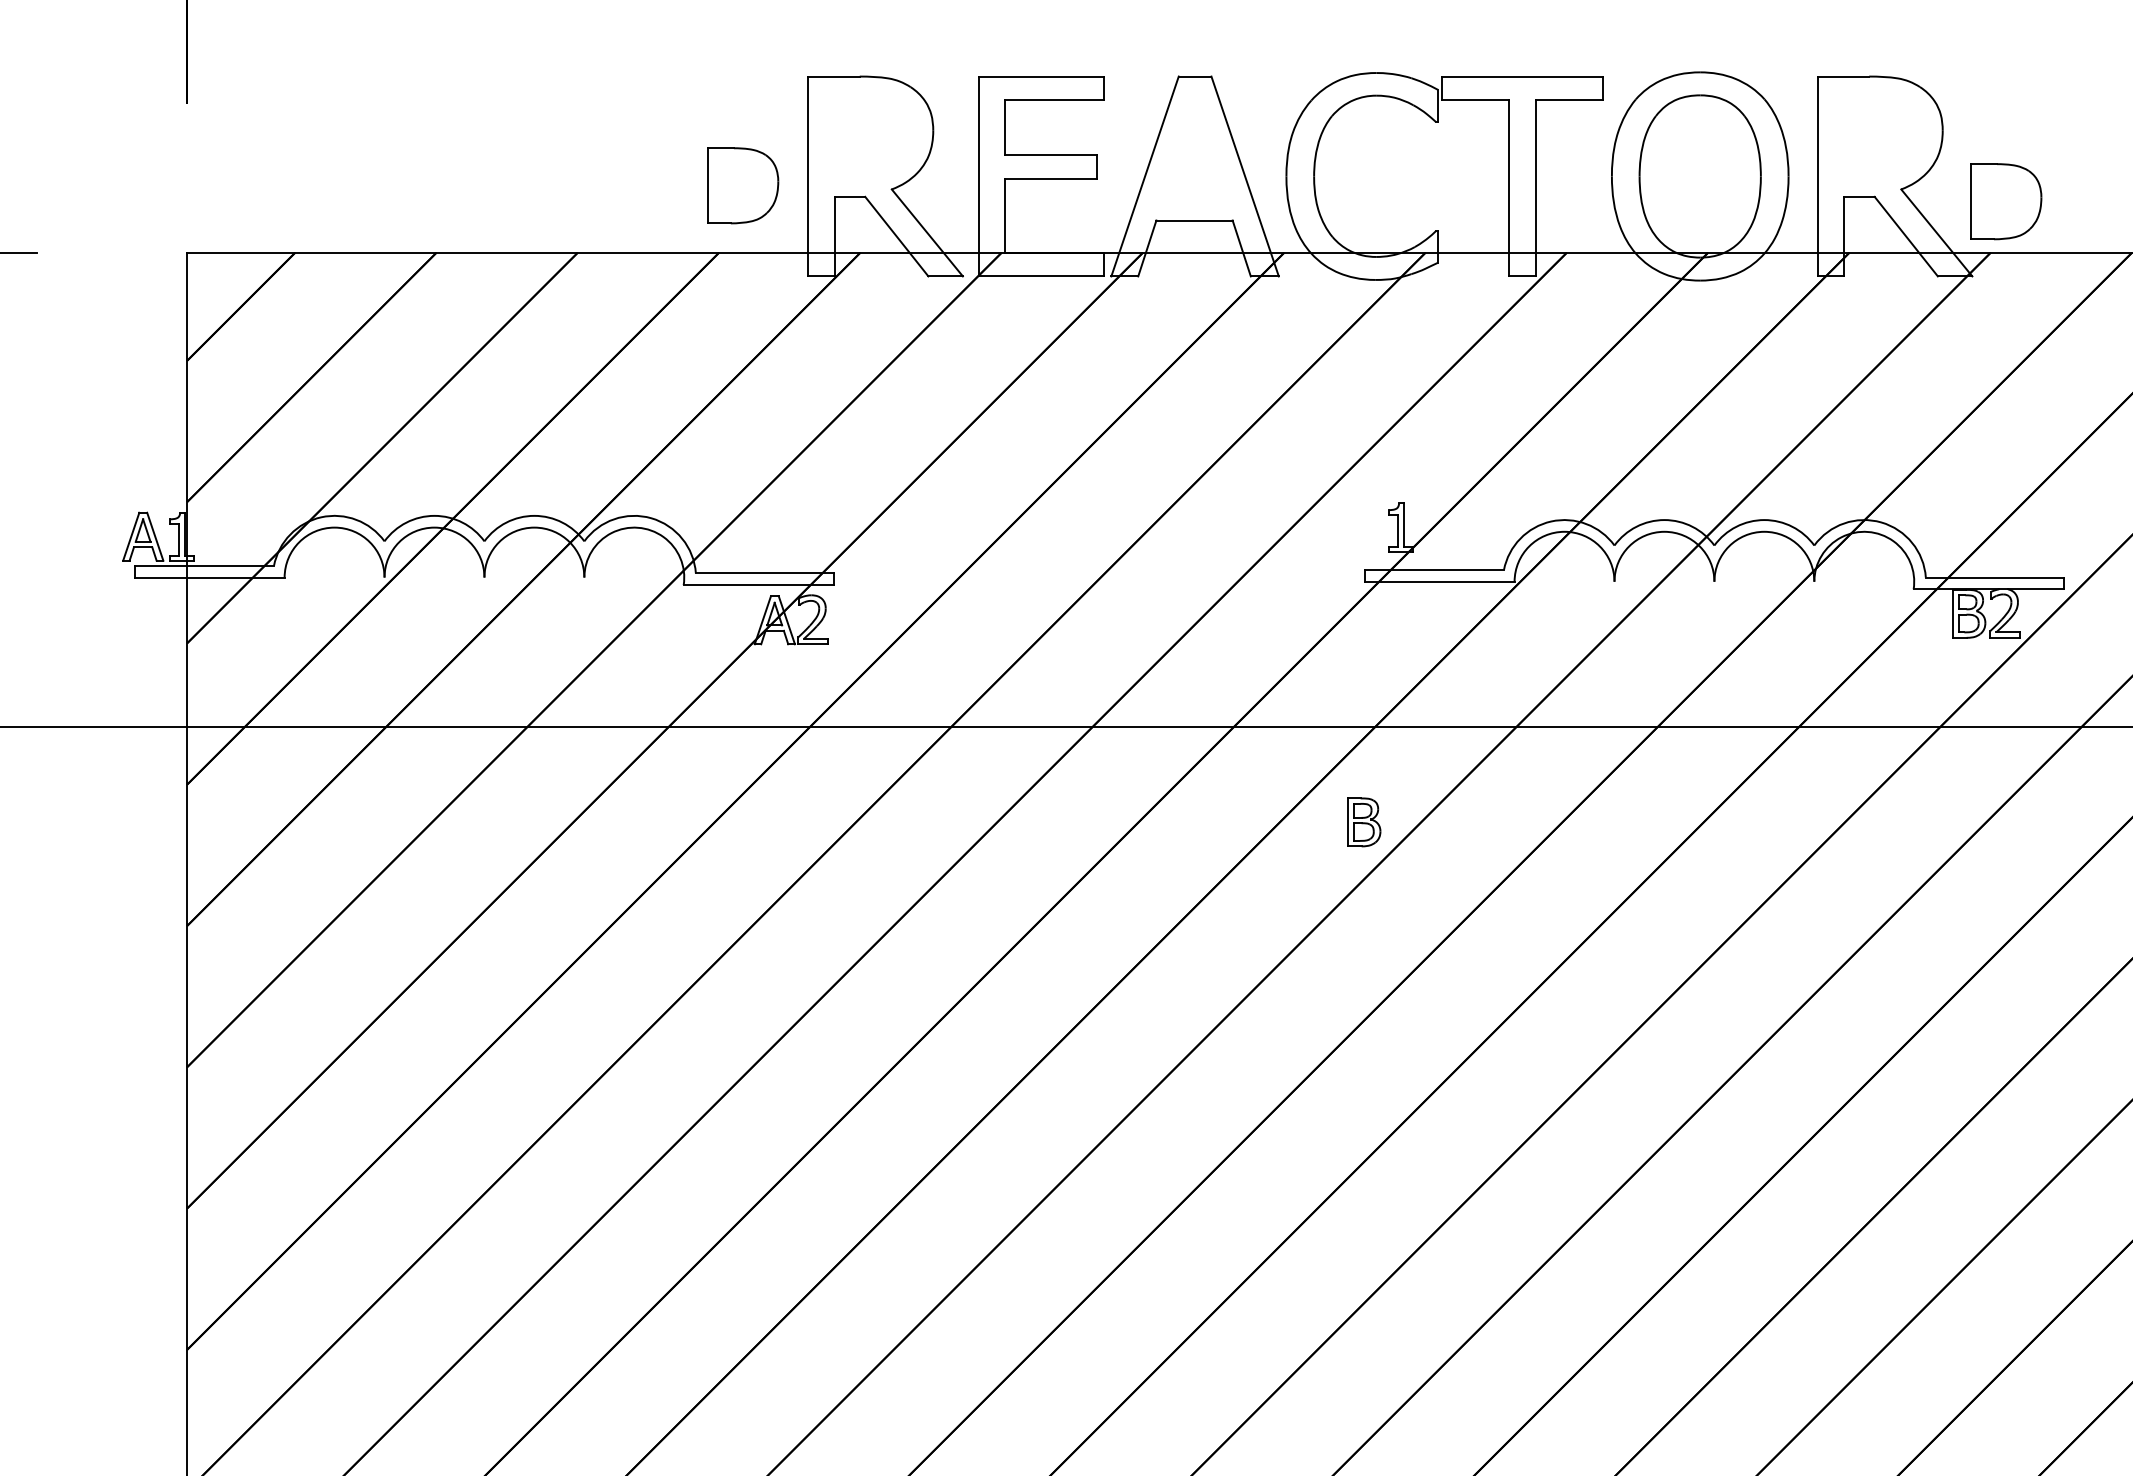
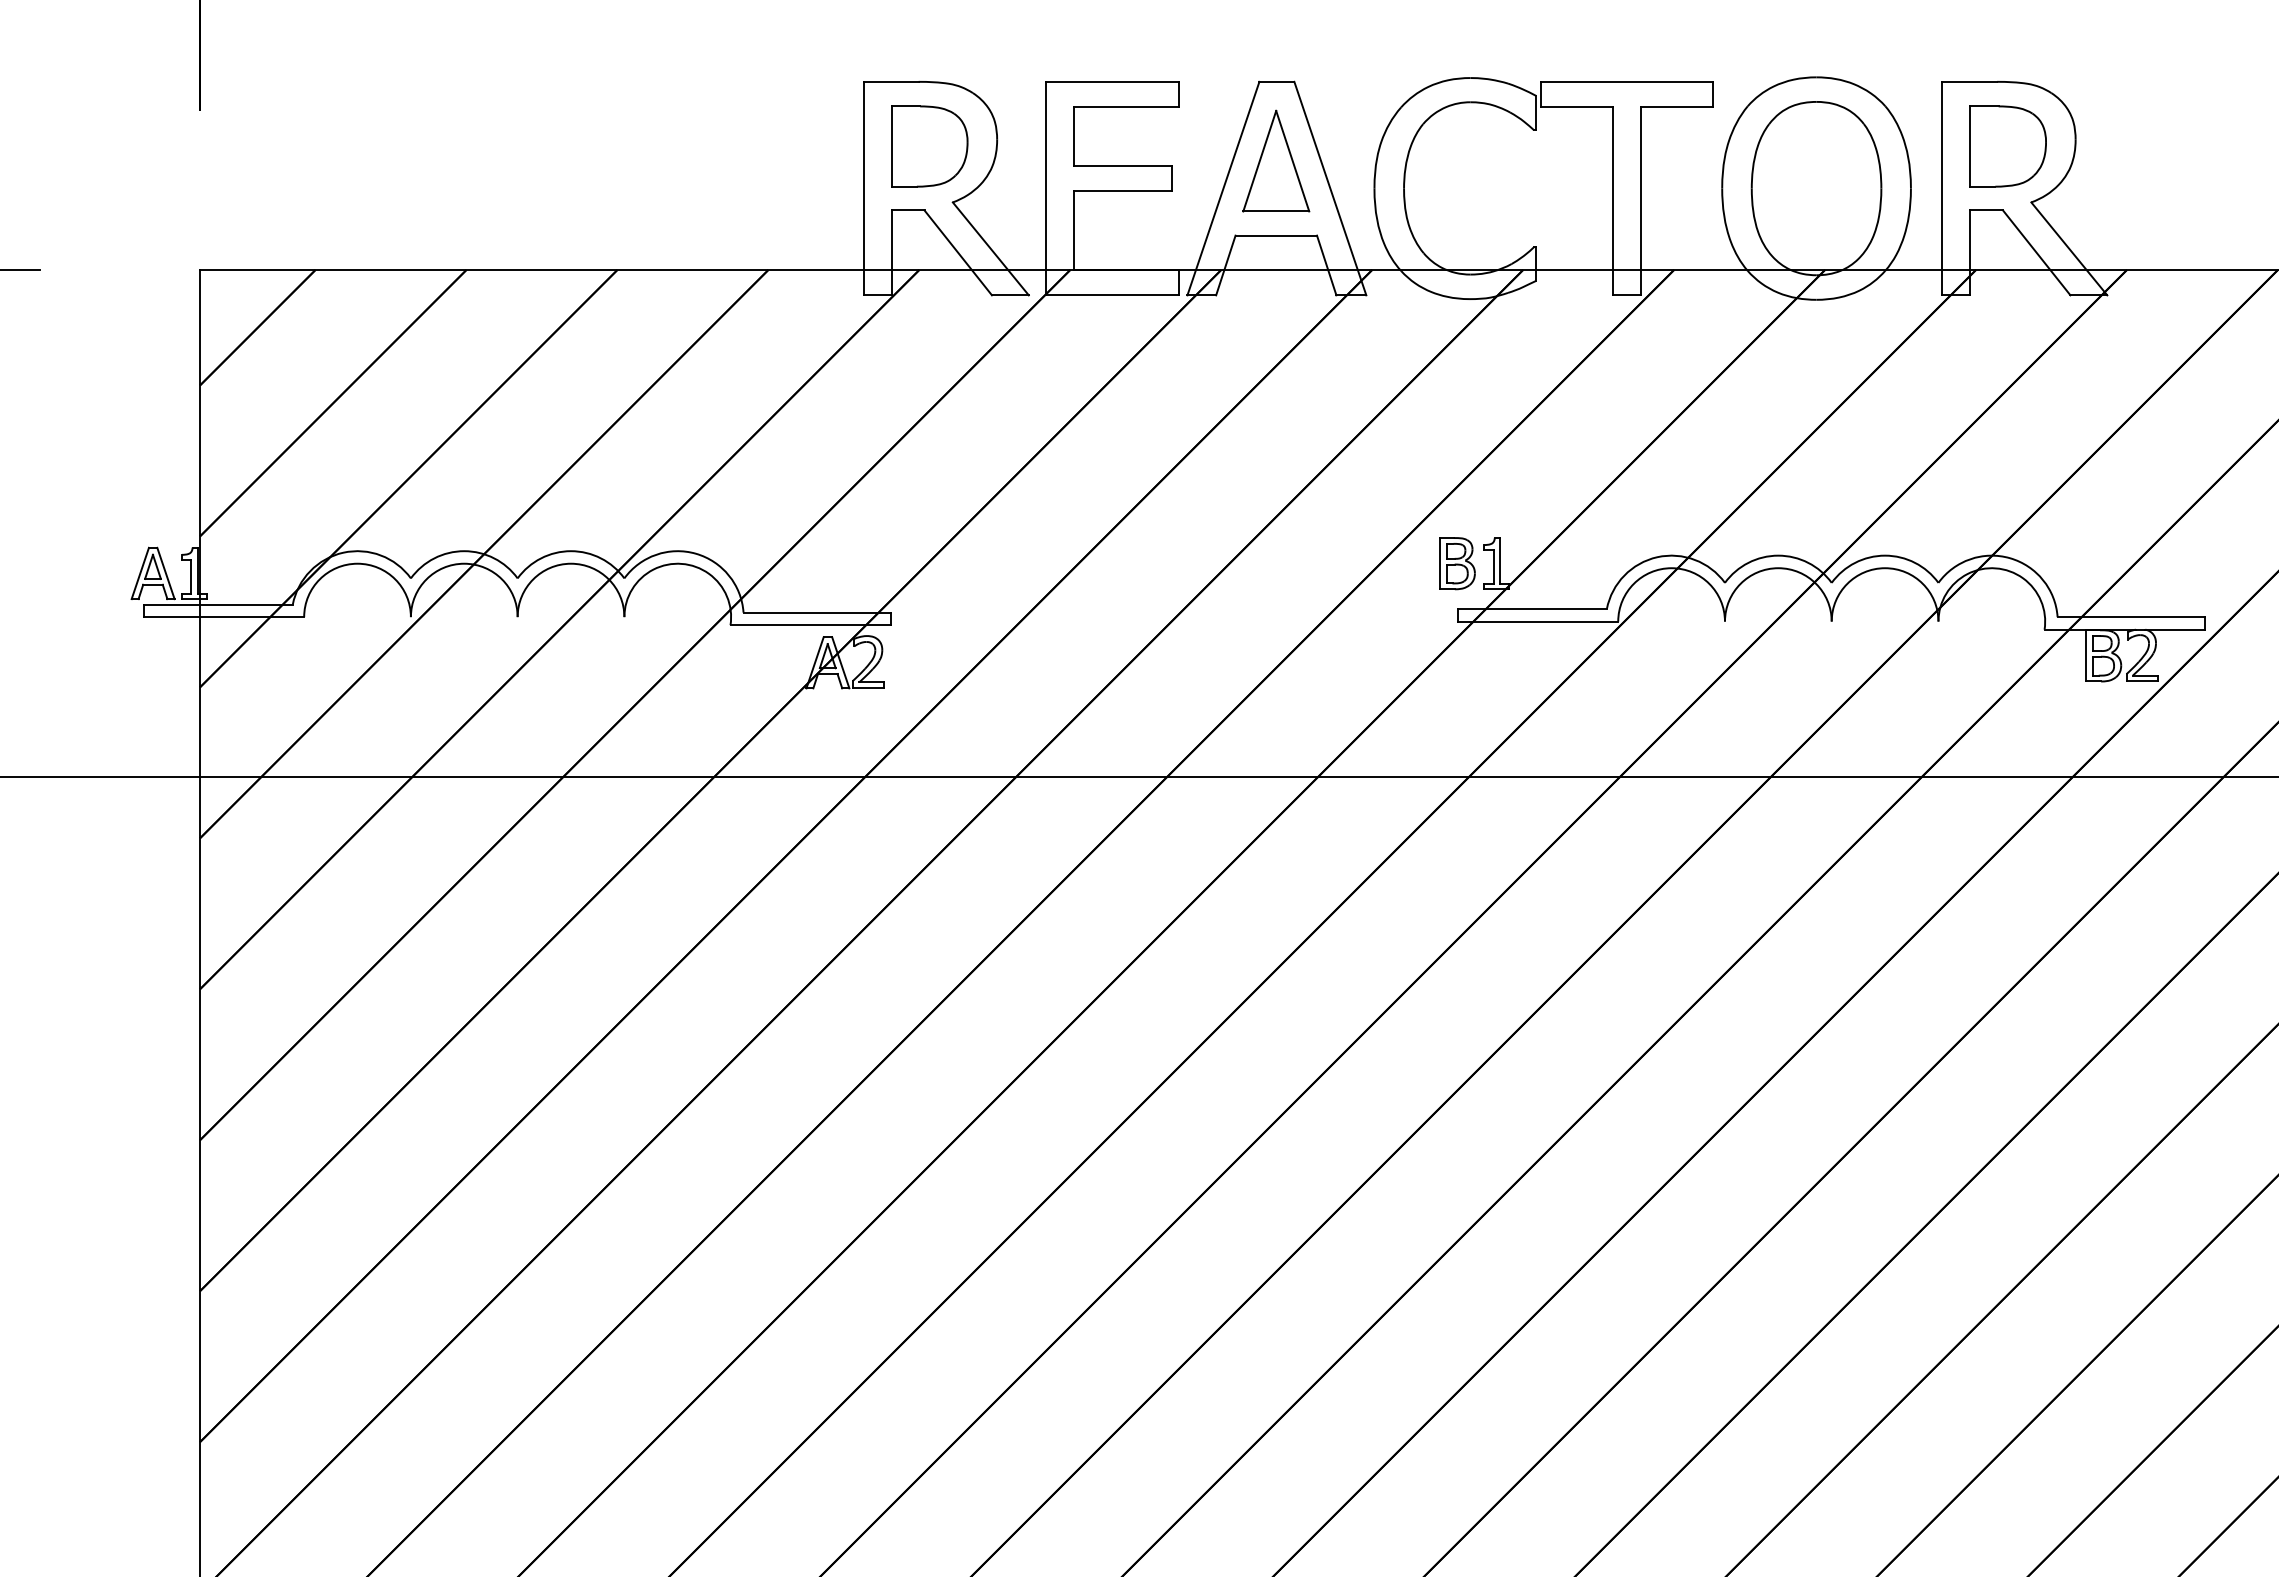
part: (1194, 150) -> (1276, 160), added
part: (742, 185) -> (929, 146), moved
part: (2005, 201) -> (2007, 146), moved
part: (1364, 822) -> (1457, 563), moved

